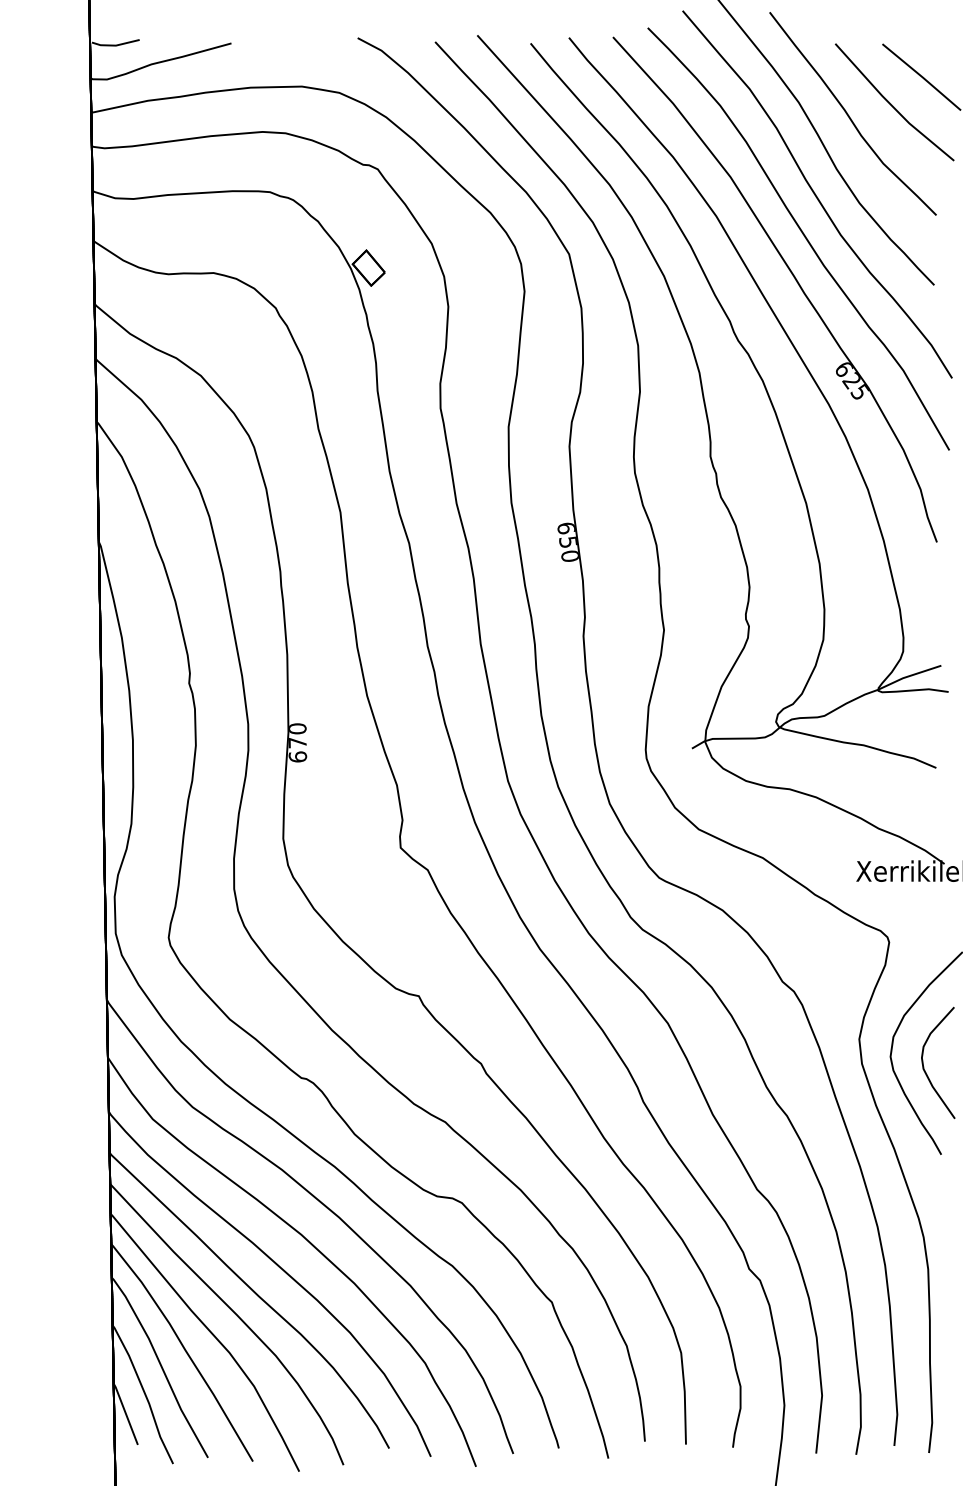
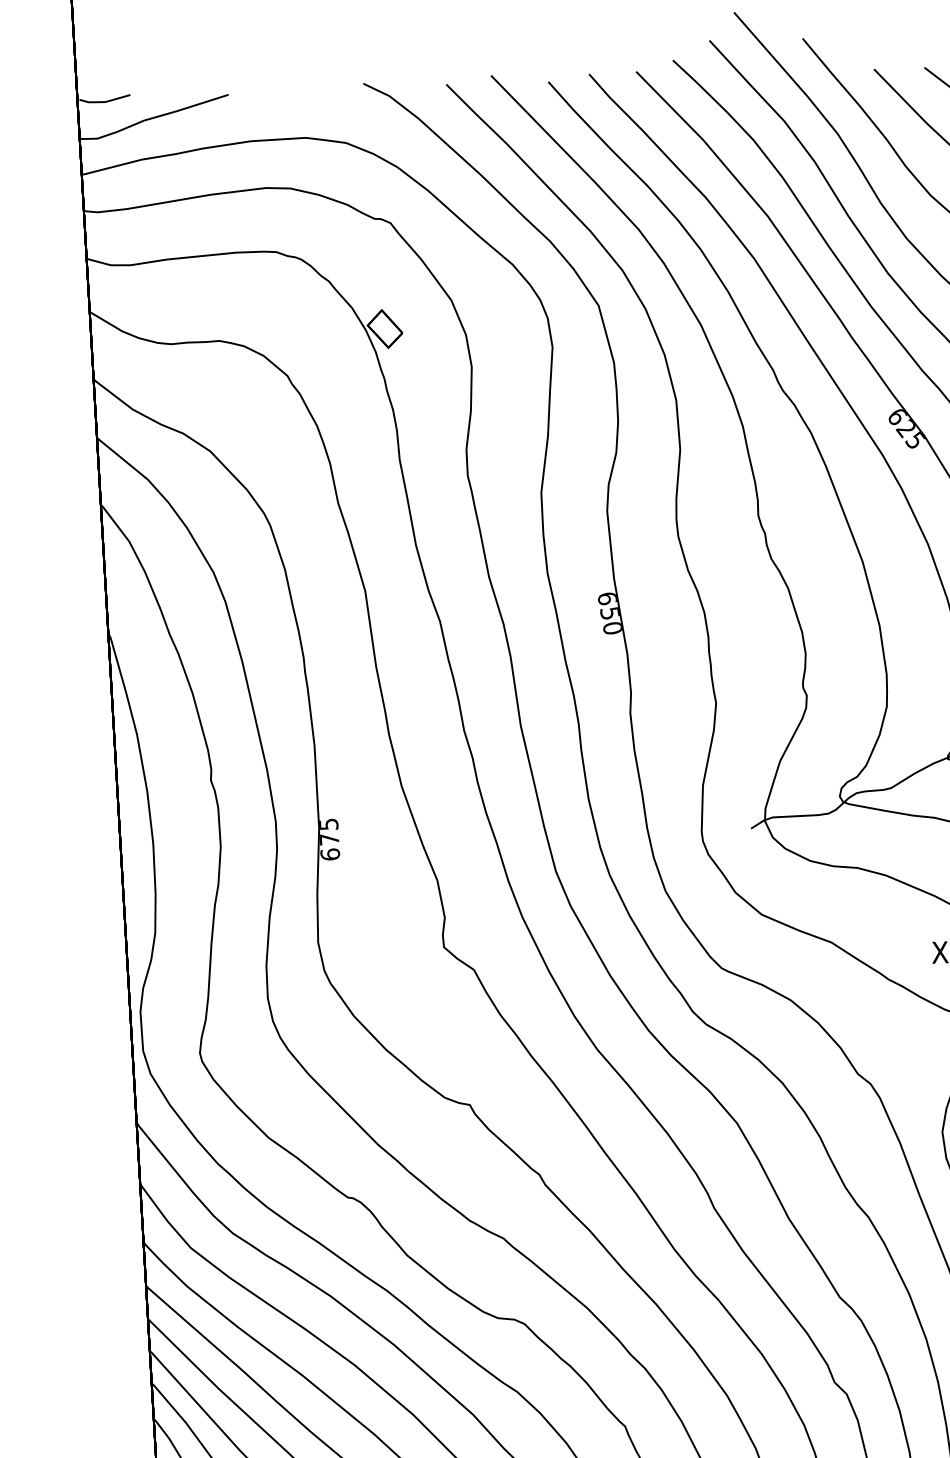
text: (297, 728) -> (328, 824), 670 -> 675

